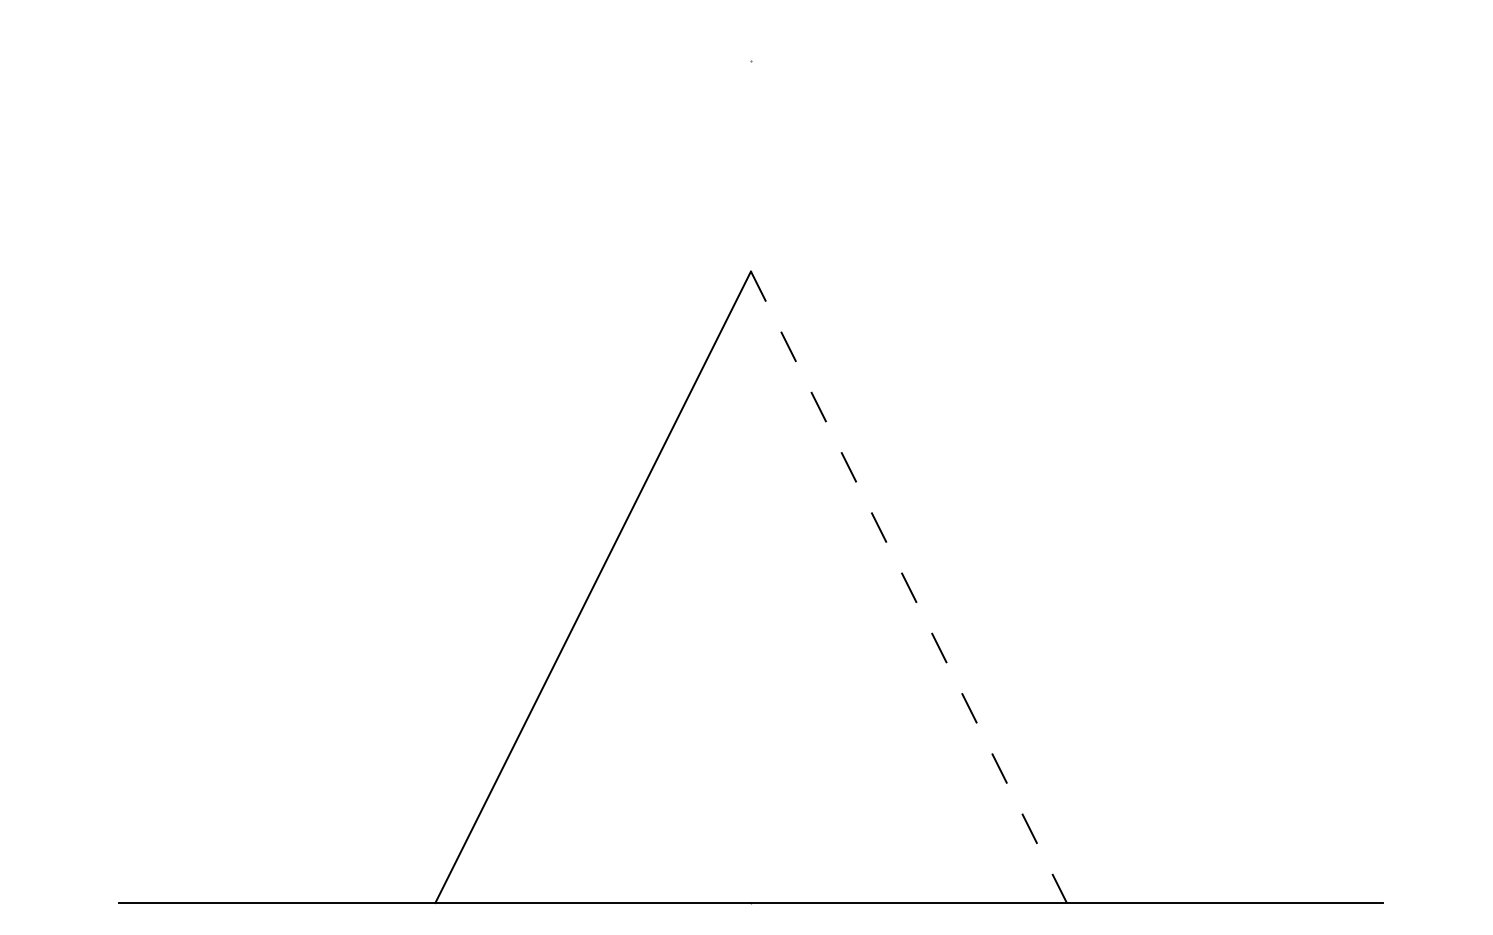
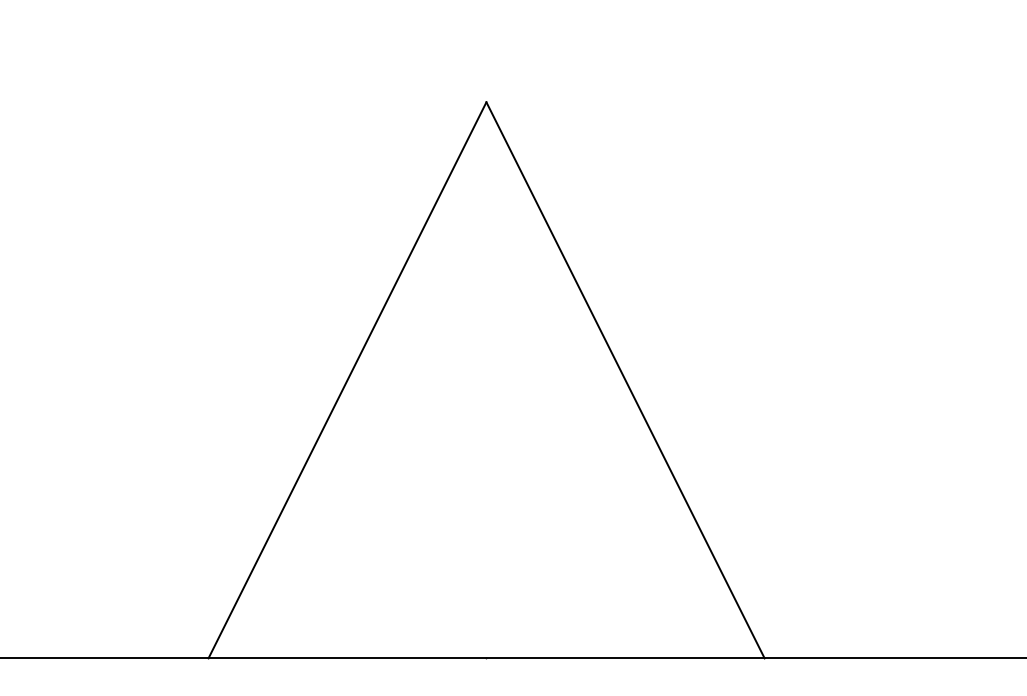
line: (909, 587) -> (626, 380), dashed -> solid

